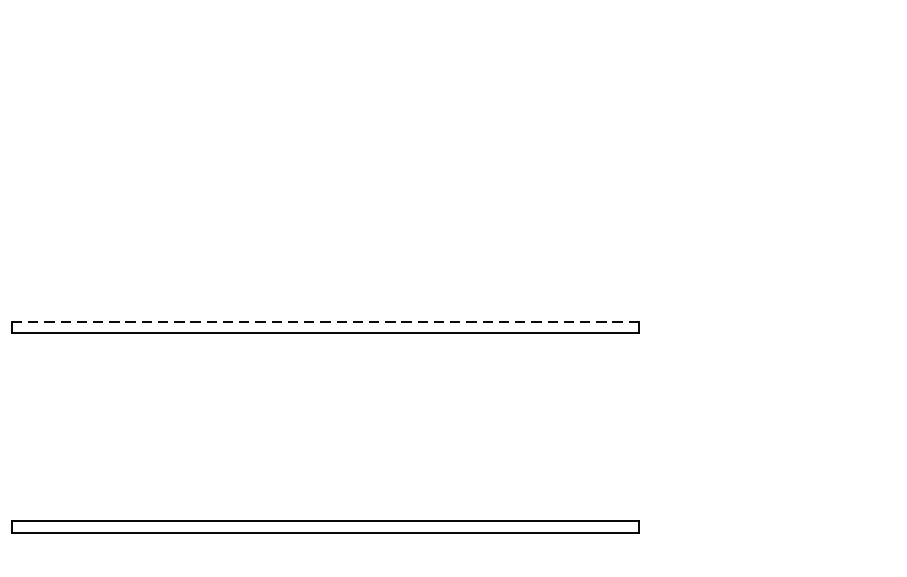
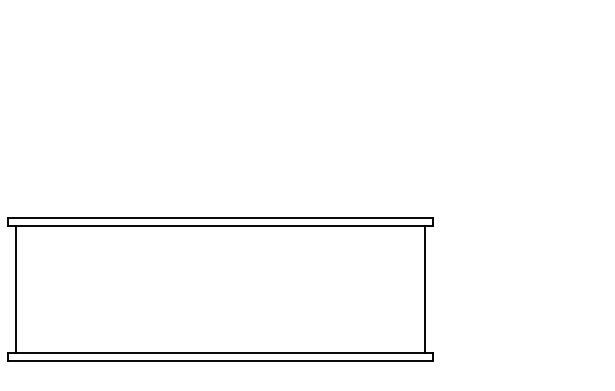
line: (326, 322) -> (221, 218), dashed -> solid
line: (22, 427) -> (15, 289), added
line: (627, 427) -> (425, 289), added

